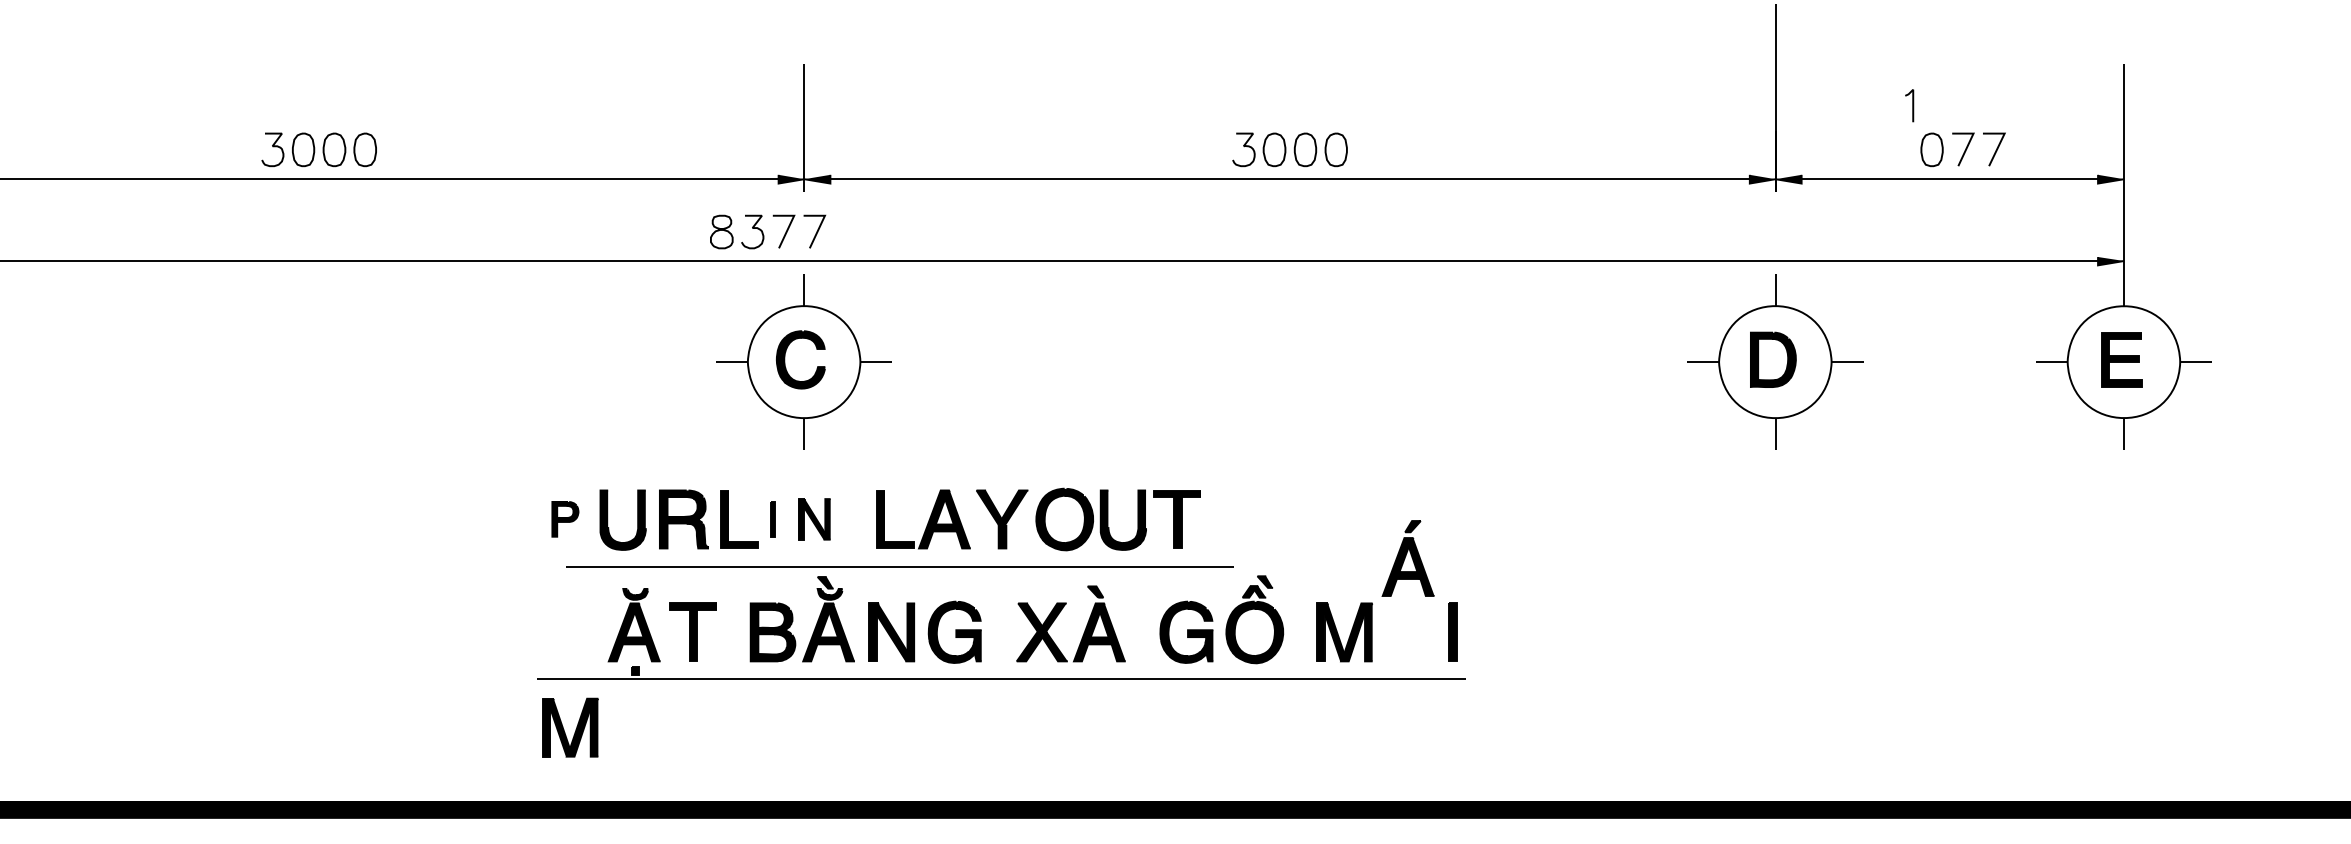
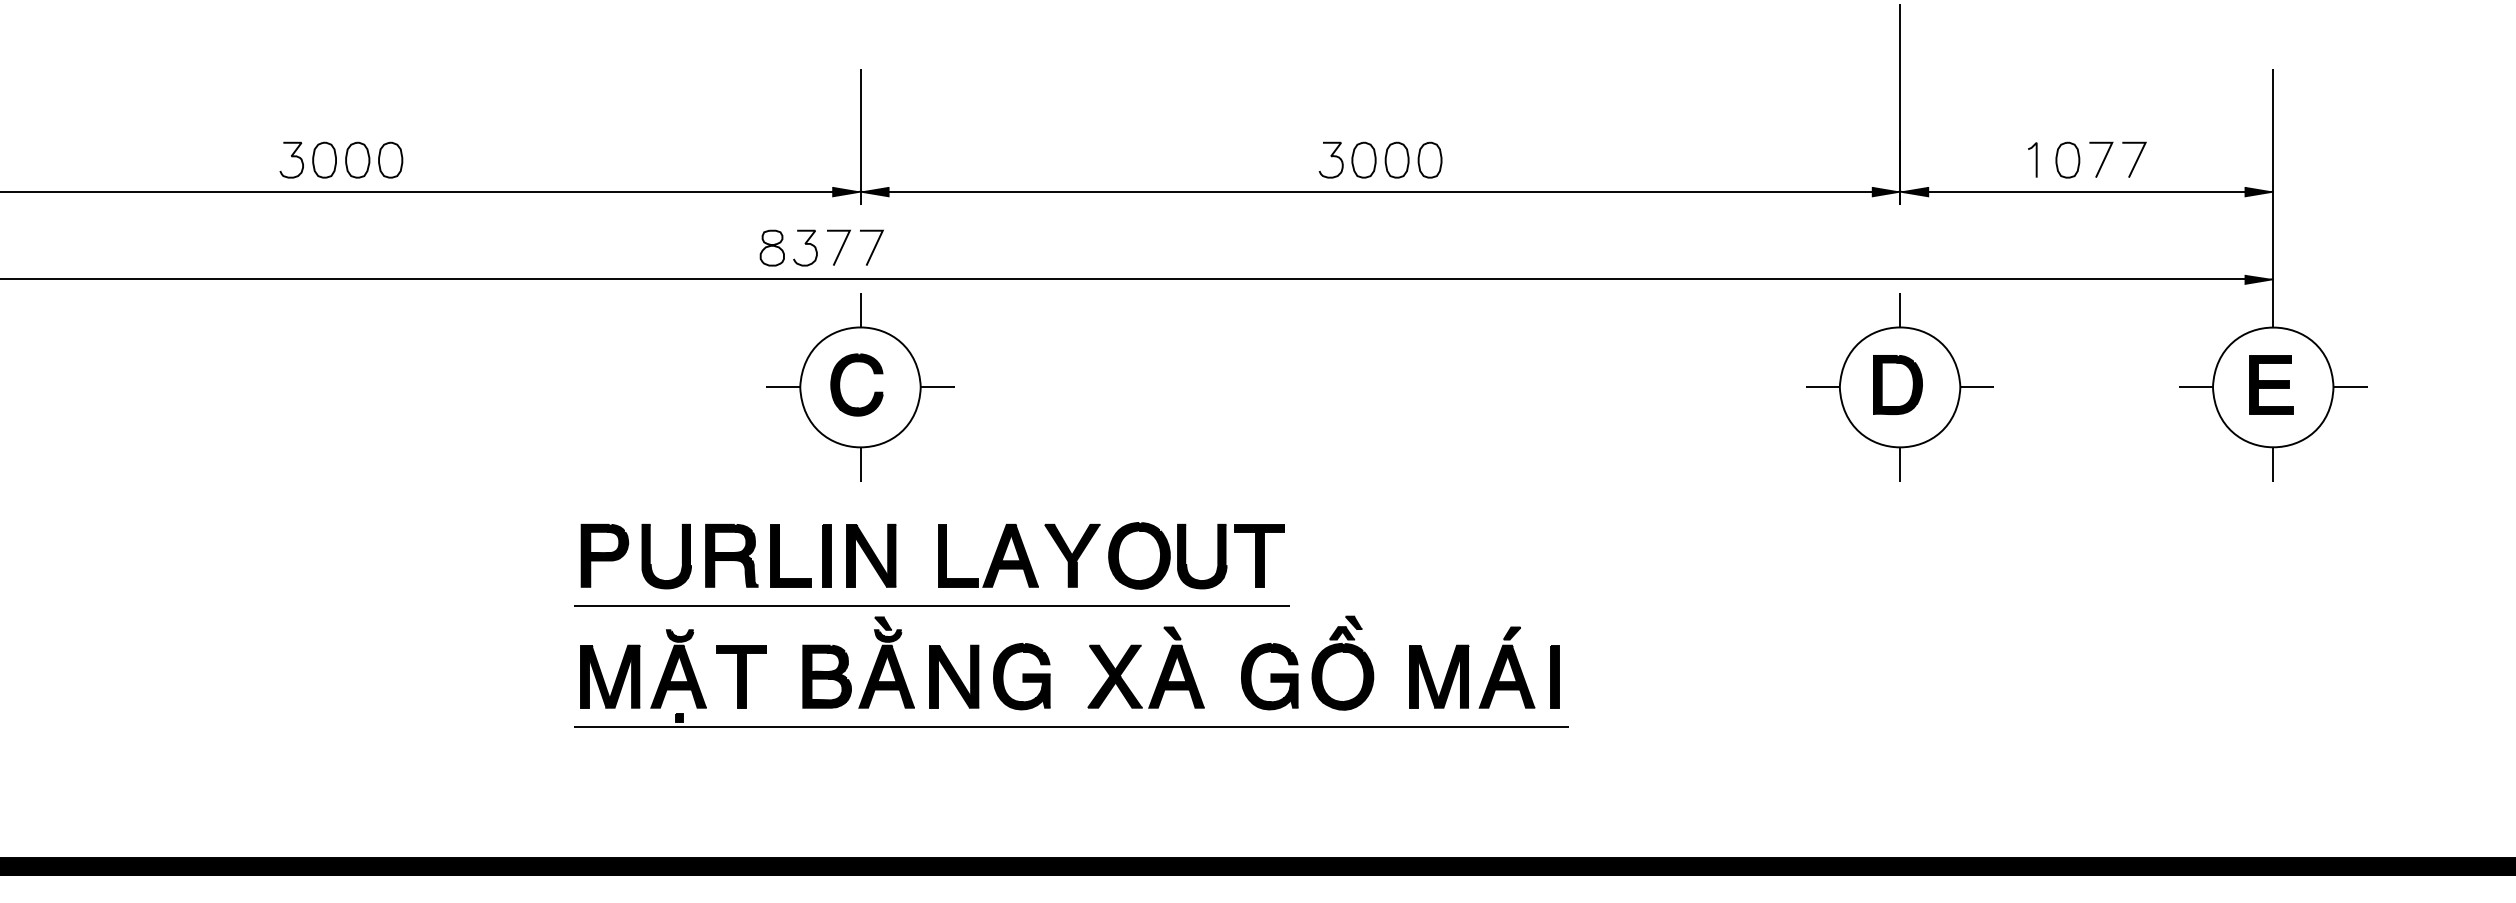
line: (1912, 105) -> (2035, 159), moved
part: (565, 519) -> (604, 555), size x1.67
part: (772, 519) -> (826, 555), size x1.67
part: (814, 519) -> (871, 555), size x1.43
part: (1407, 558) -> (1506, 667), moved
line: (899, 565) -> (931, 605), moved
part: (570, 727) -> (610, 676), moved

